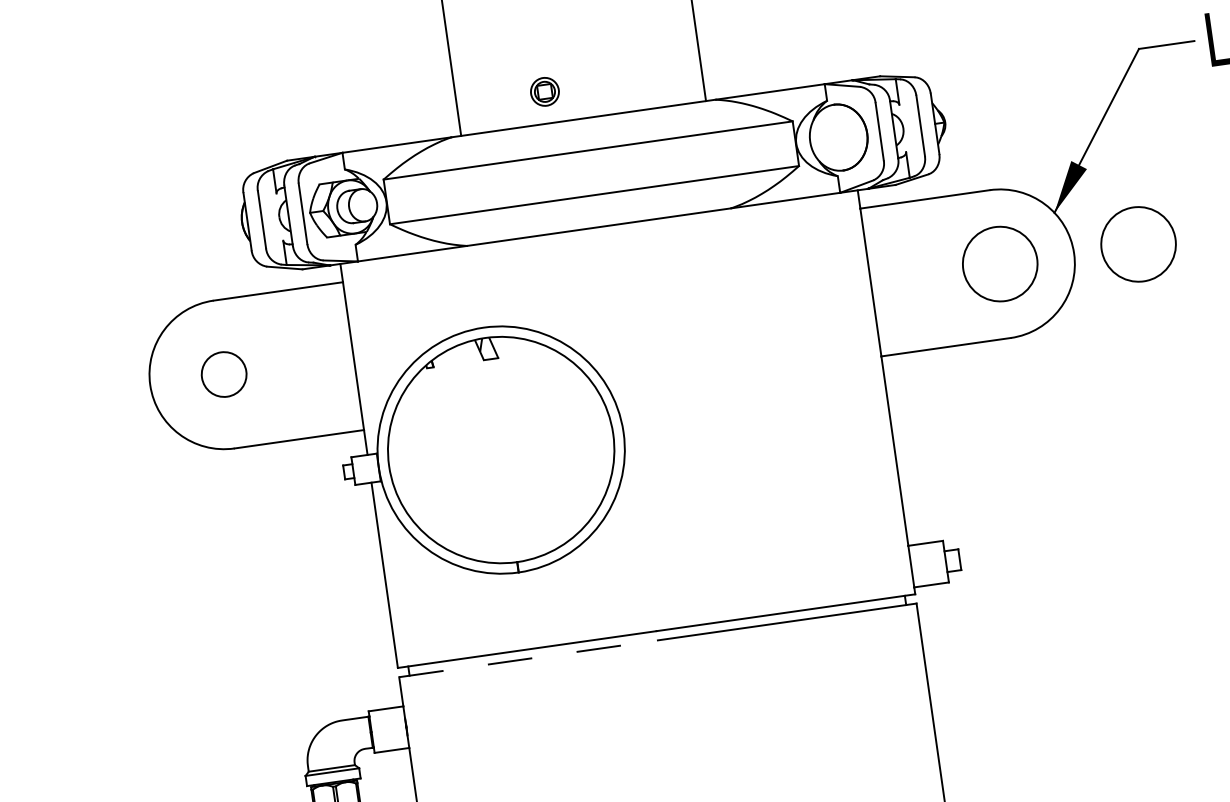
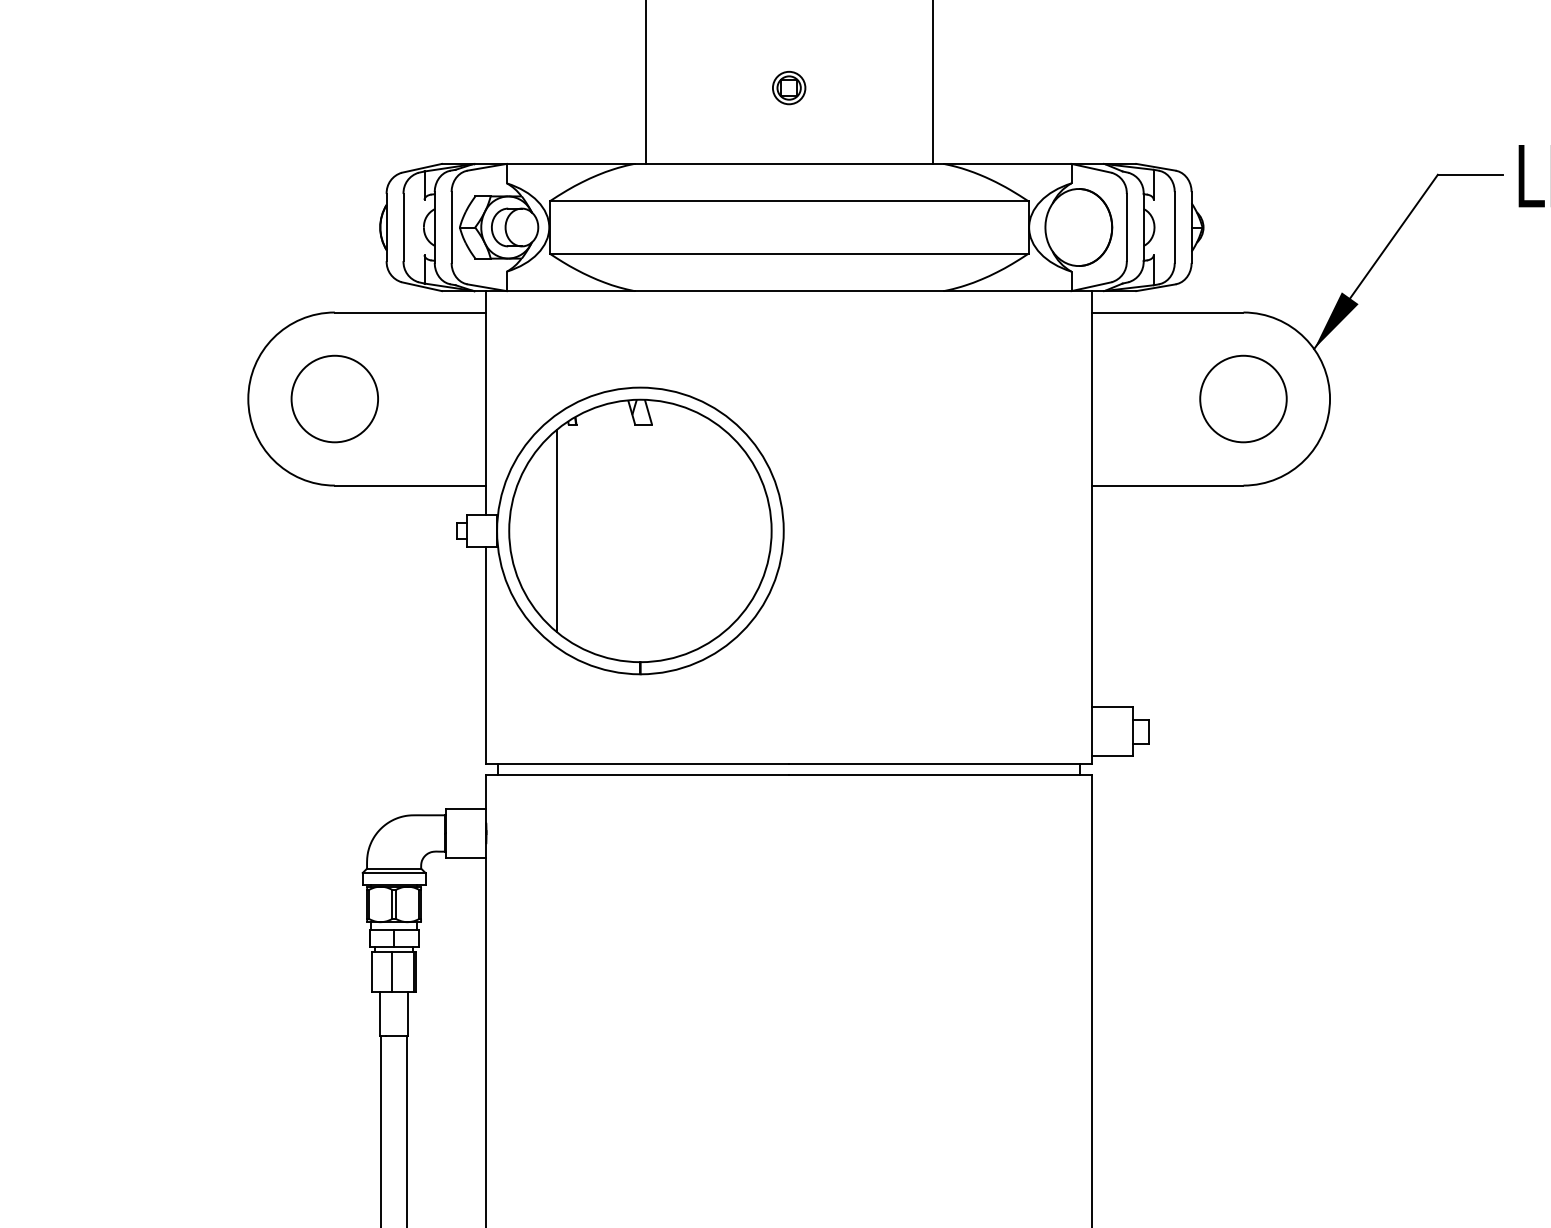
part: (545, 91) -> (789, 87), moved
circle: (1138, 243) -> (1405, 398), removed
circle: (223, 374) -> (334, 398), size x1.67
line: (429, 459) -> (556, 530), added
line: (529, 658) -> (638, 774), dashed -> solid

